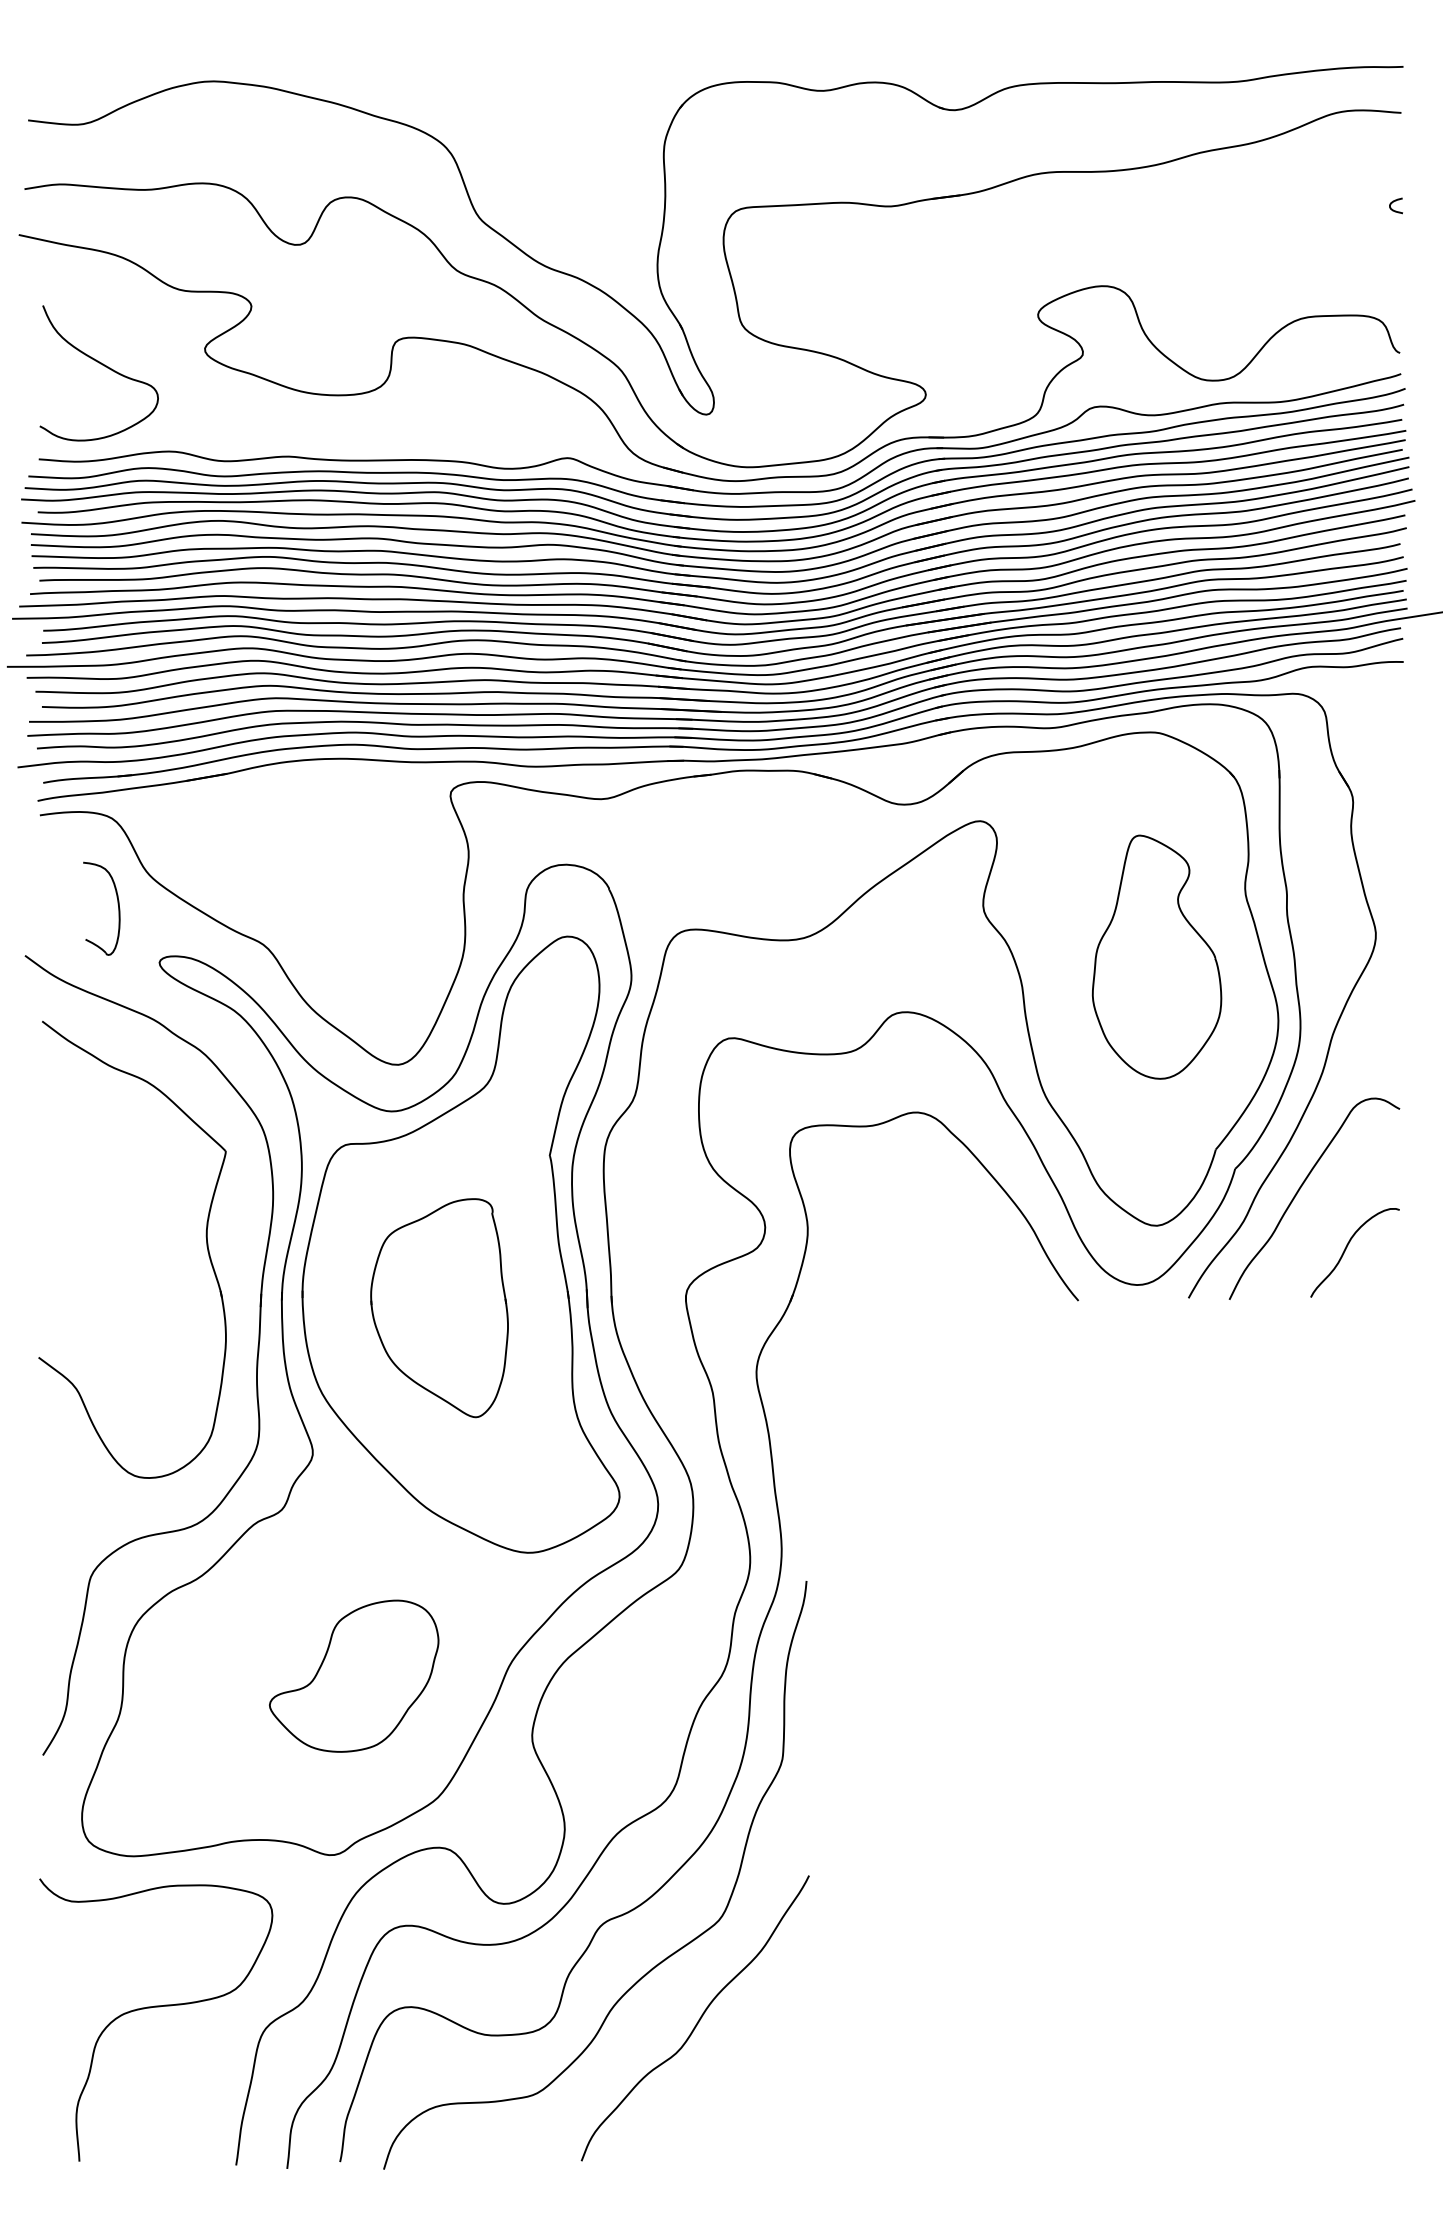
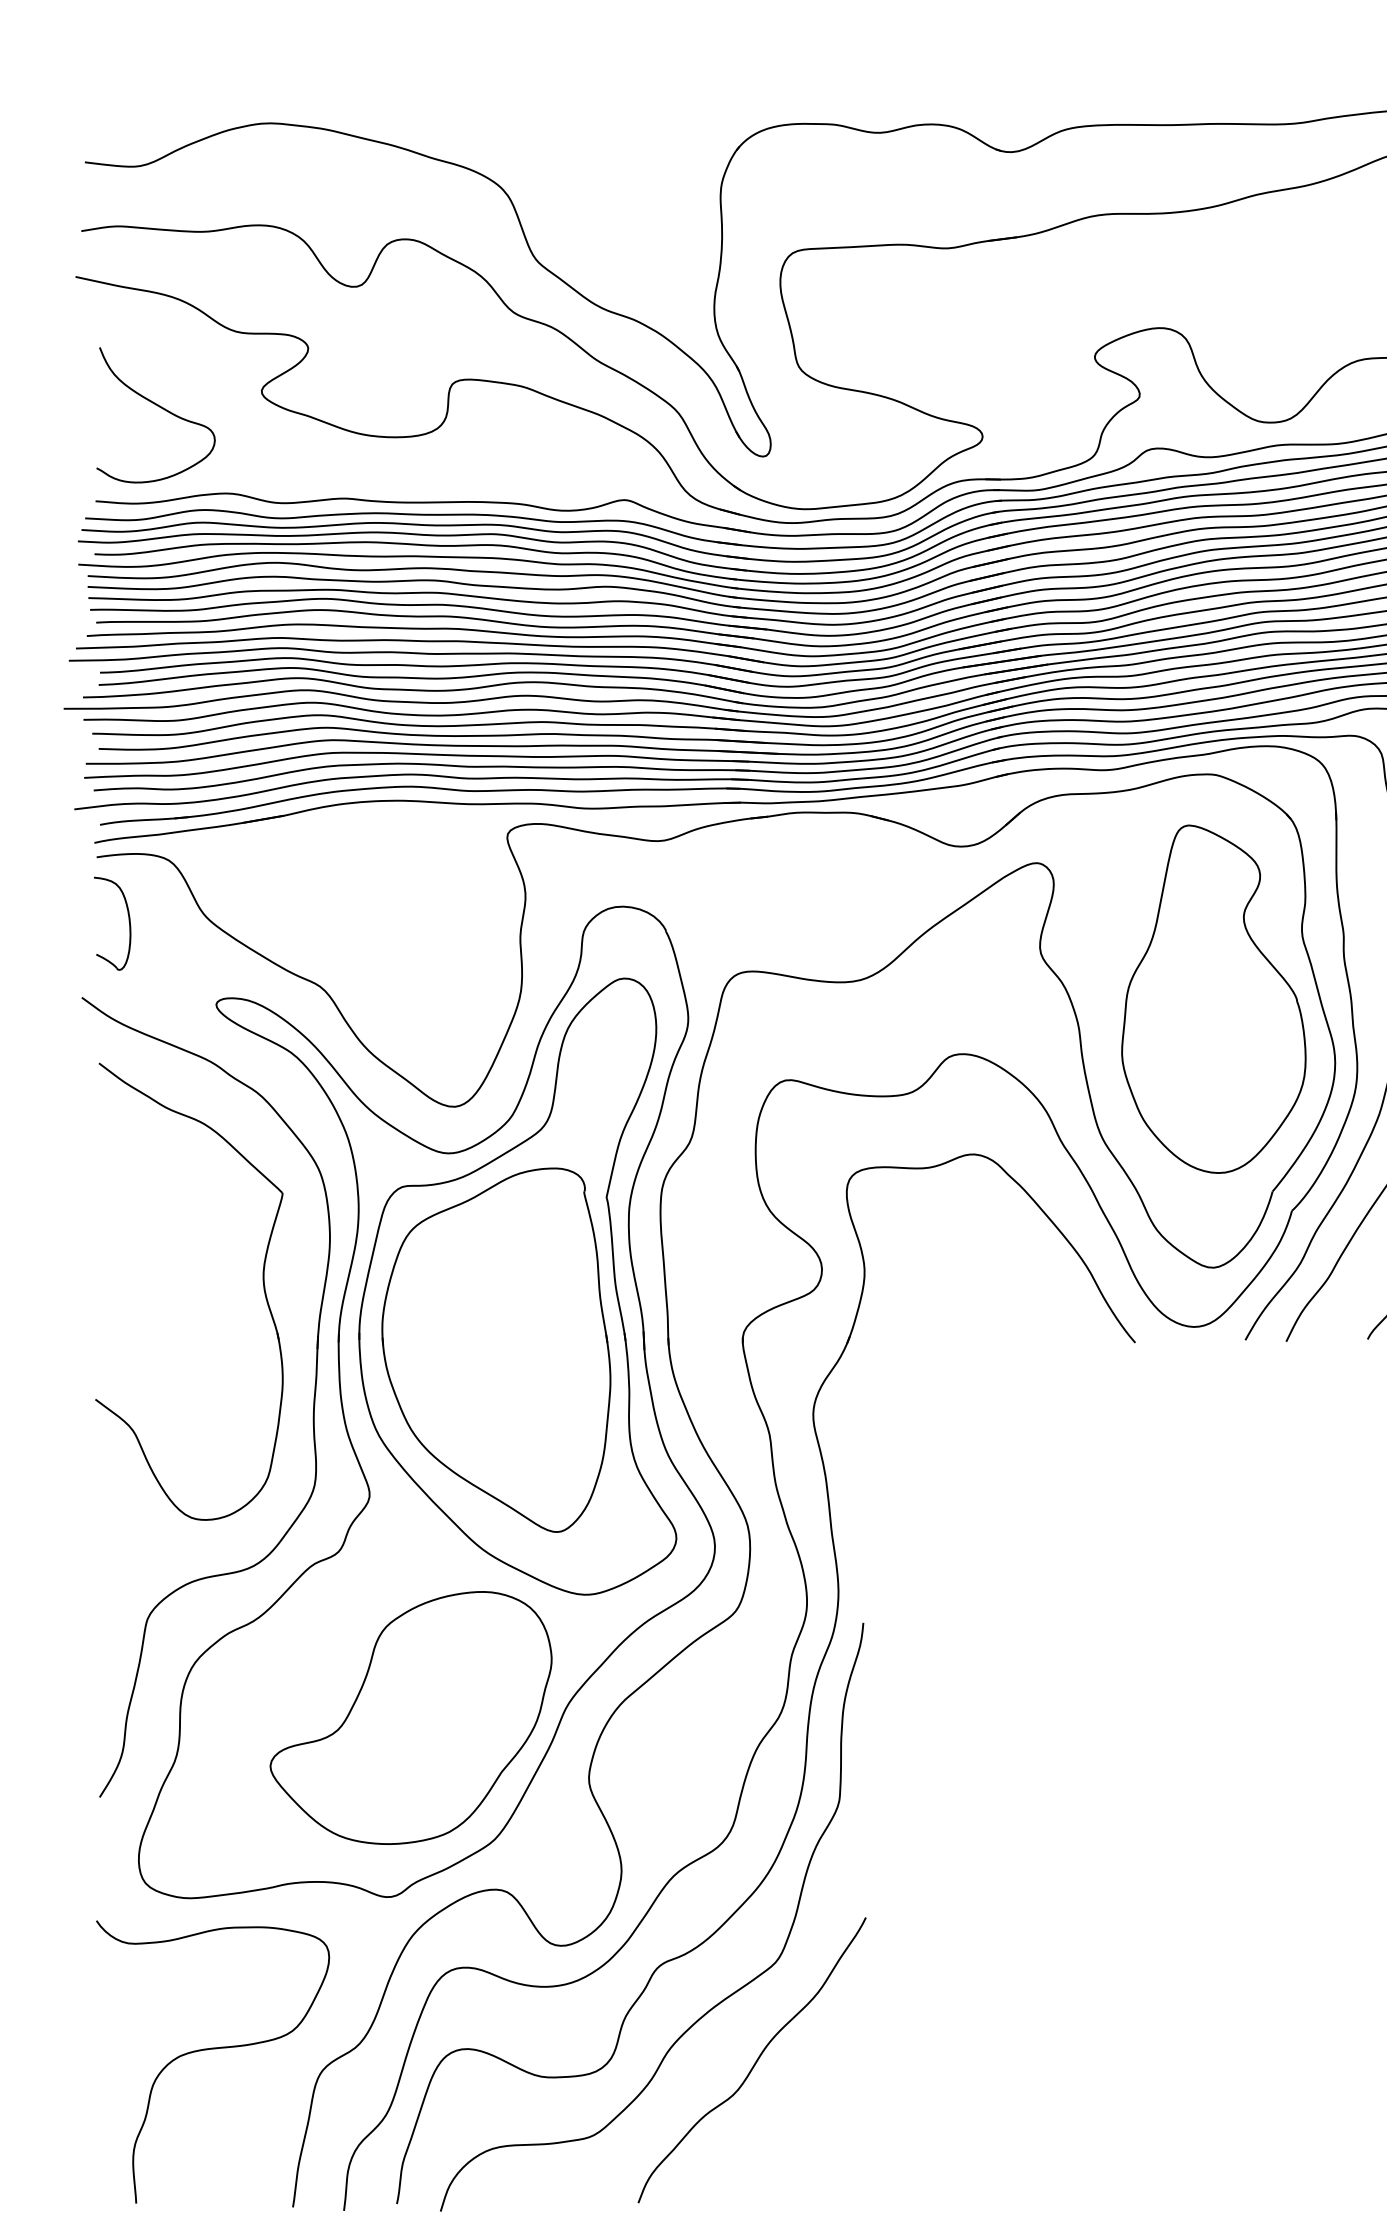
part: (117, 904) -> (128, 919), moved
part: (1156, 956) -> (1213, 998), size x1.43
part: (439, 1307) -> (496, 1349), size x1.67
part: (353, 1676) -> (410, 1718), size x1.67

